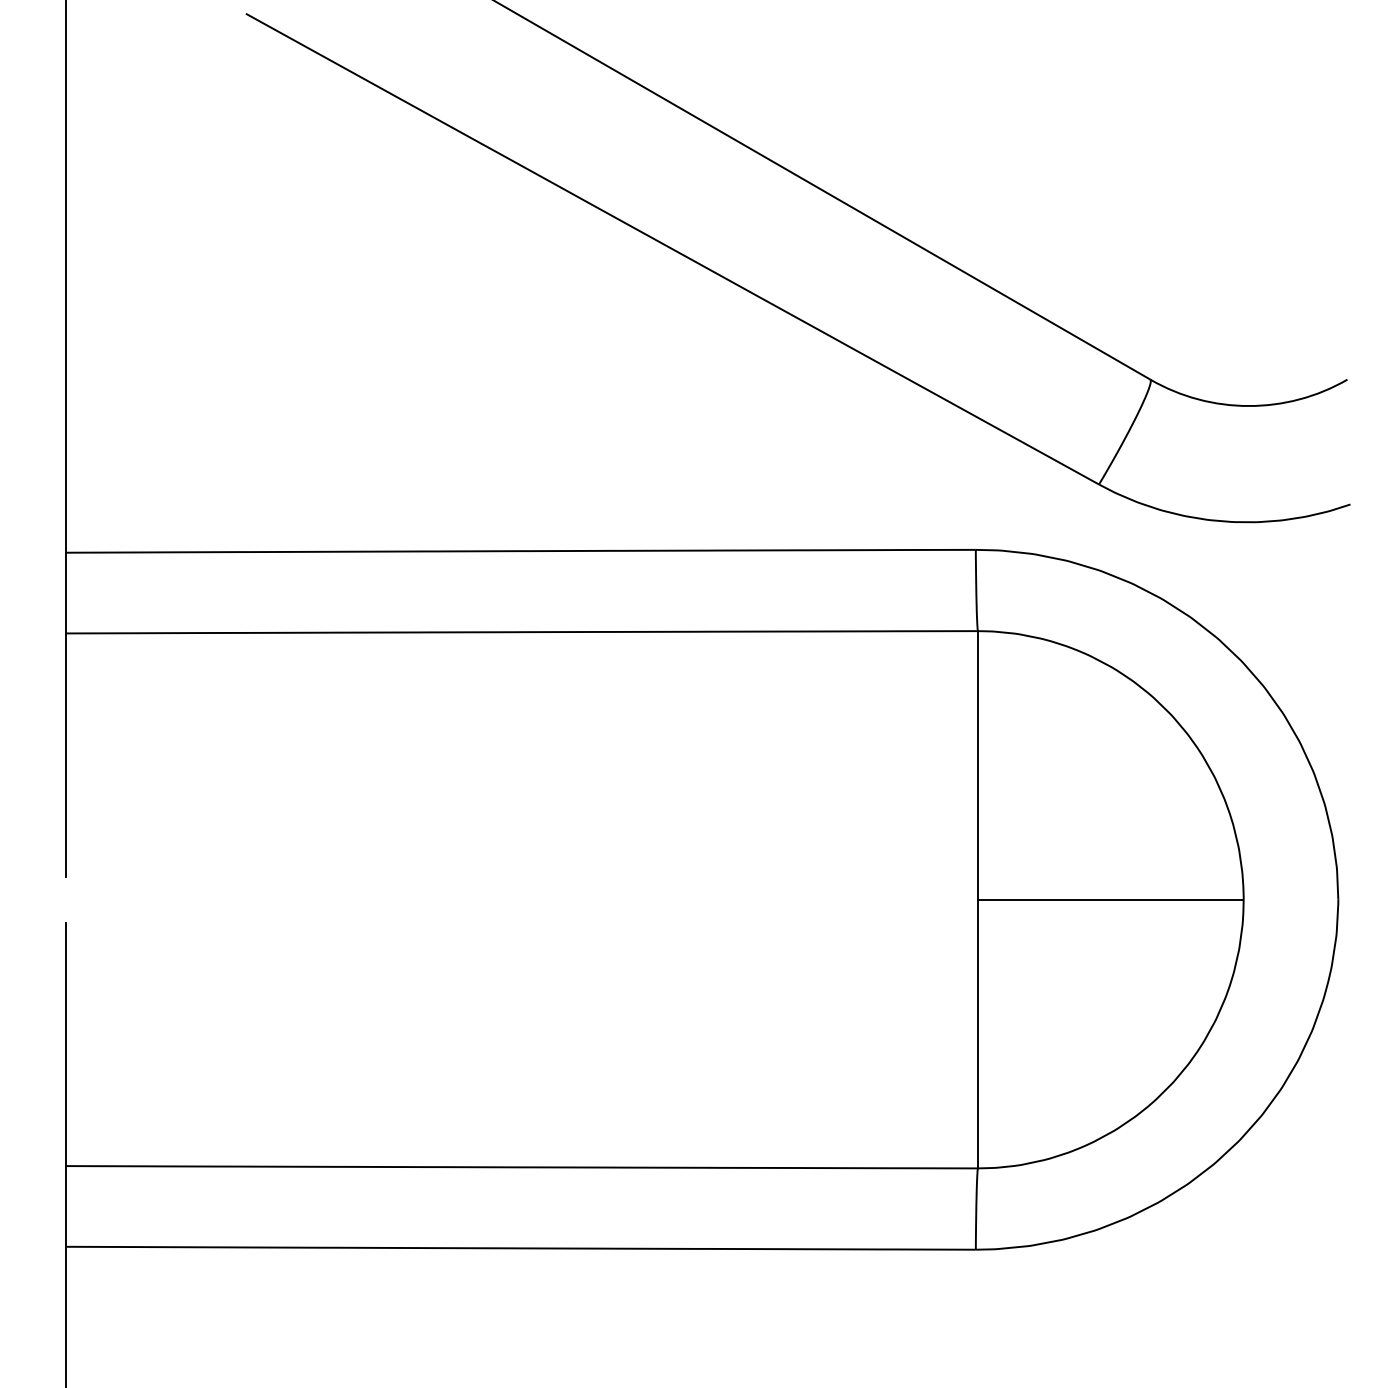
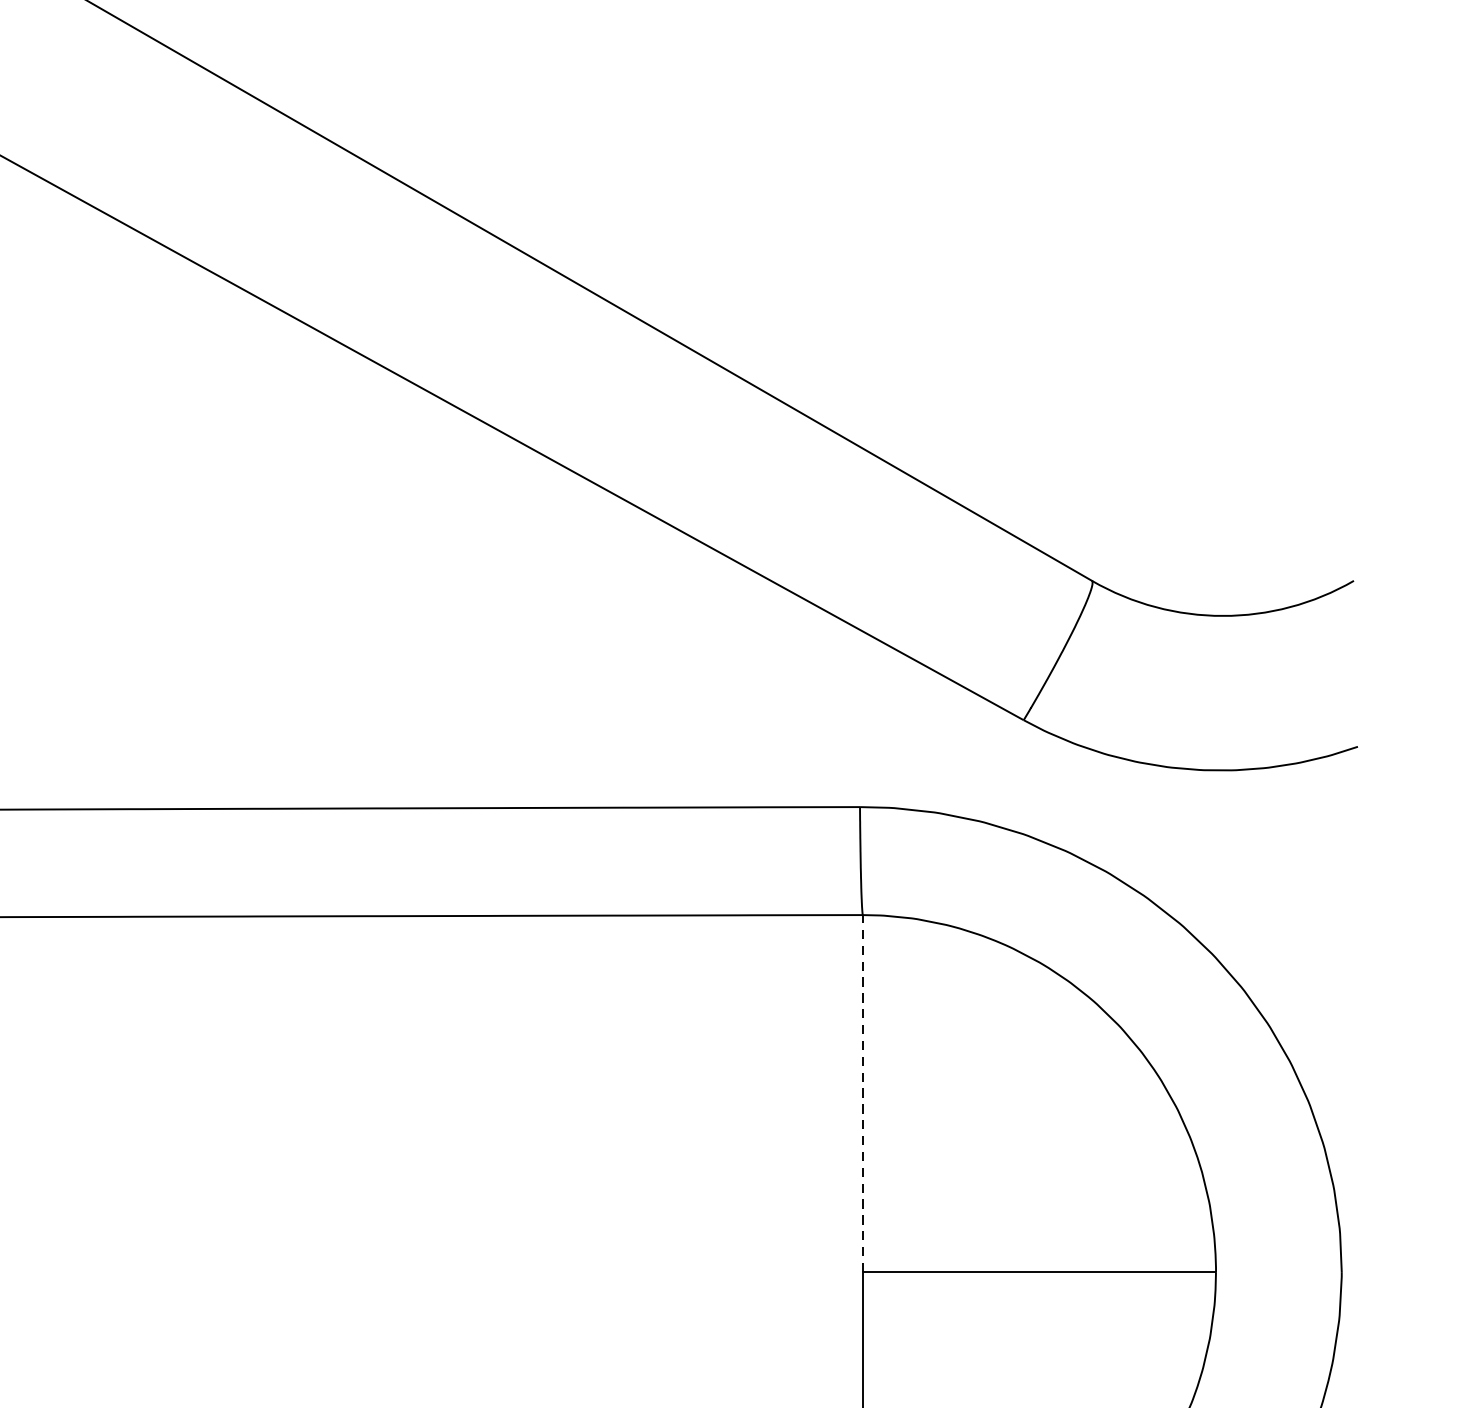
line: (977, 764) -> (862, 1092), solid -> dashed

